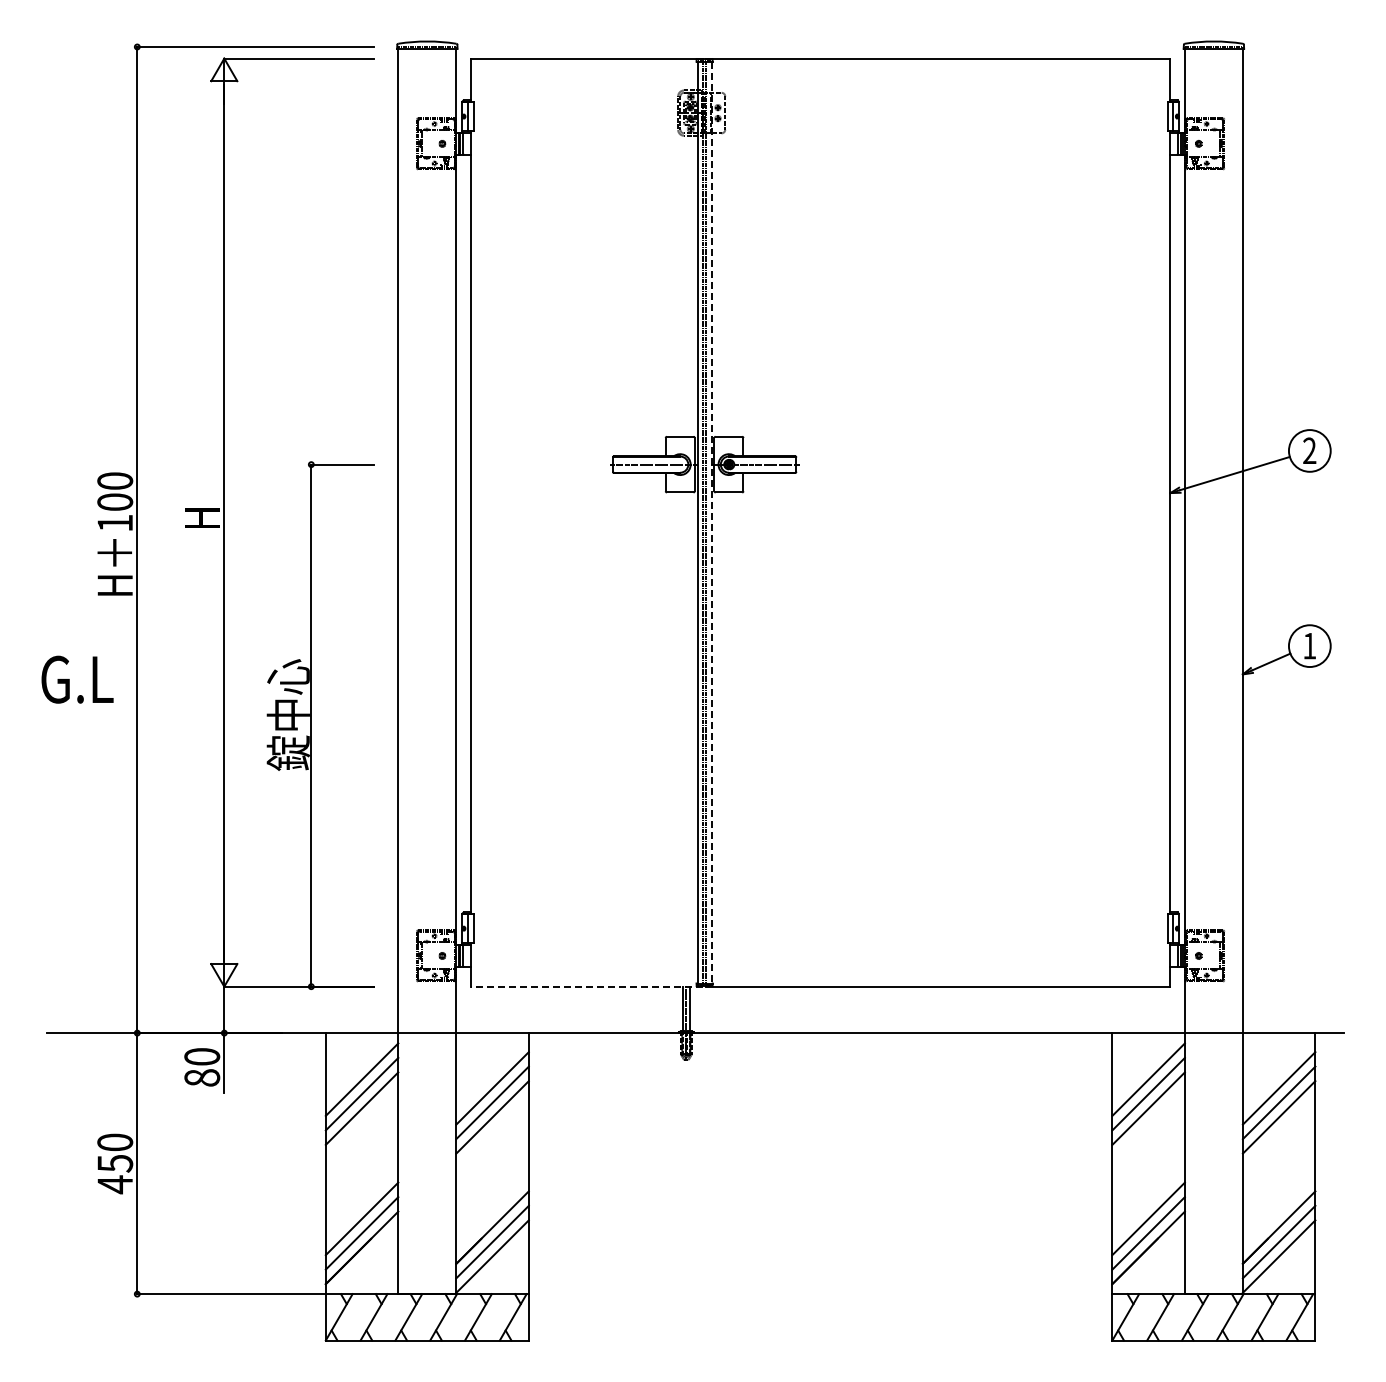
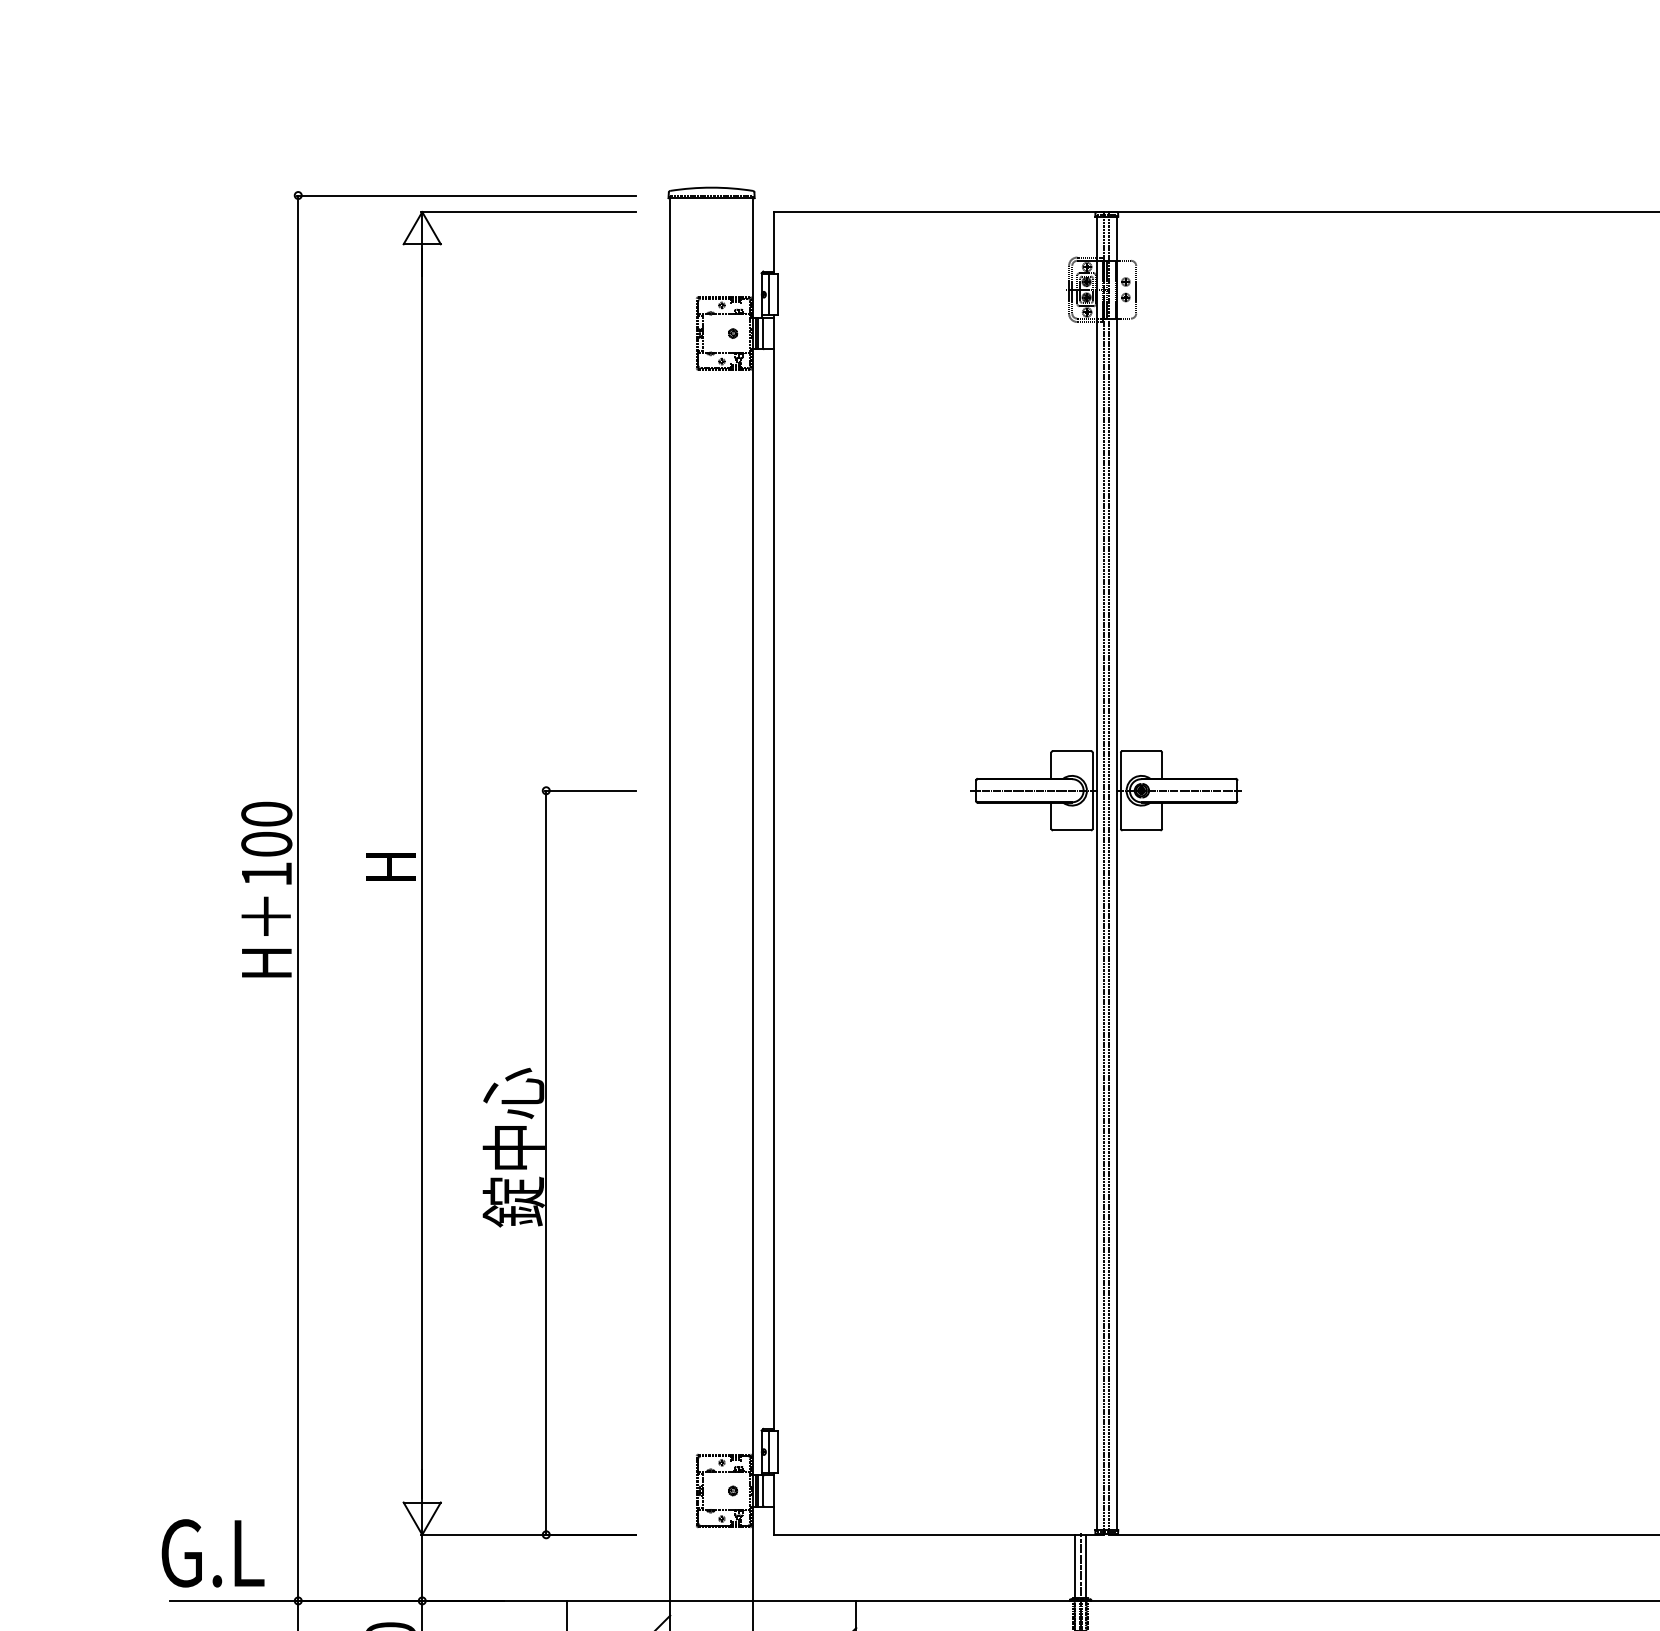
line: (711, 522) -> (1116, 873), dashed -> solid
text: (77, 679) -> (213, 1553), moved
line: (586, 986) -> (938, 1534), dashed -> solid

